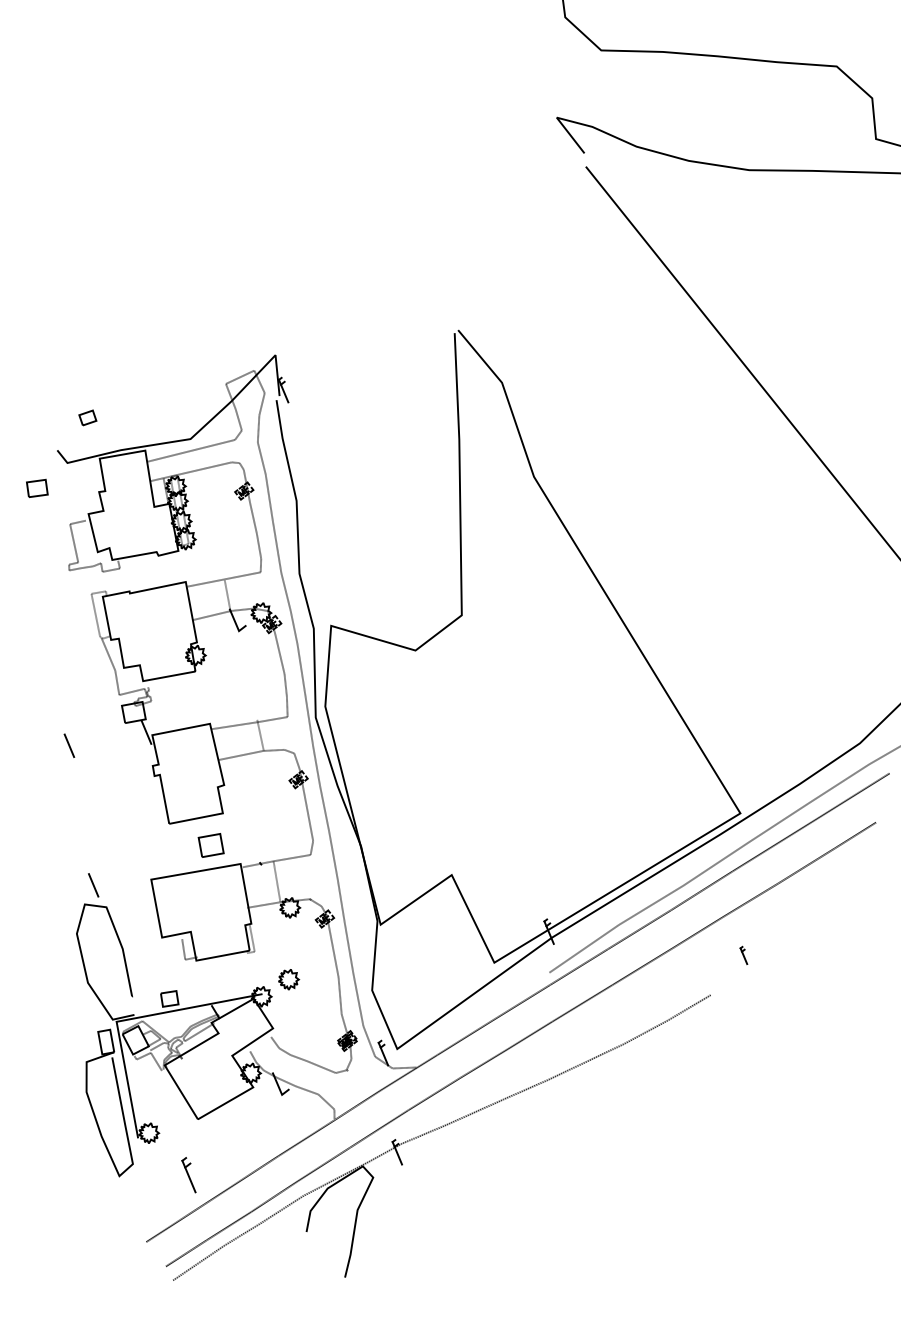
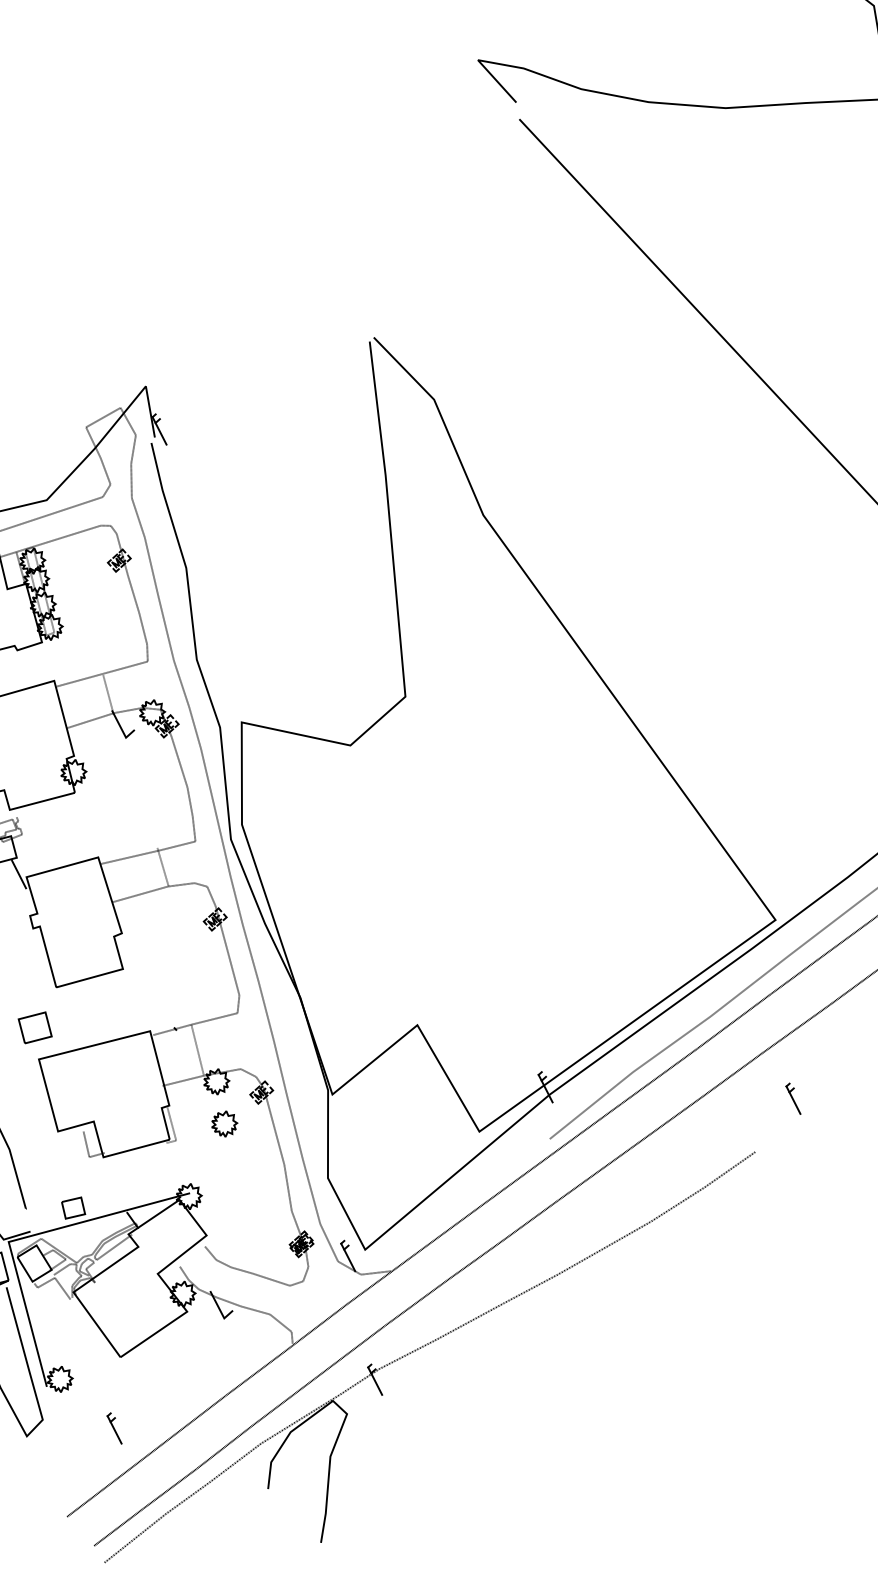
part: (210, 845) -> (34, 1027), moved
part: (743, 955) -> (792, 1098), size x1.43
part: (289, 979) -> (225, 1123), moved
part: (188, 1175) -> (113, 1428), size x0.71

